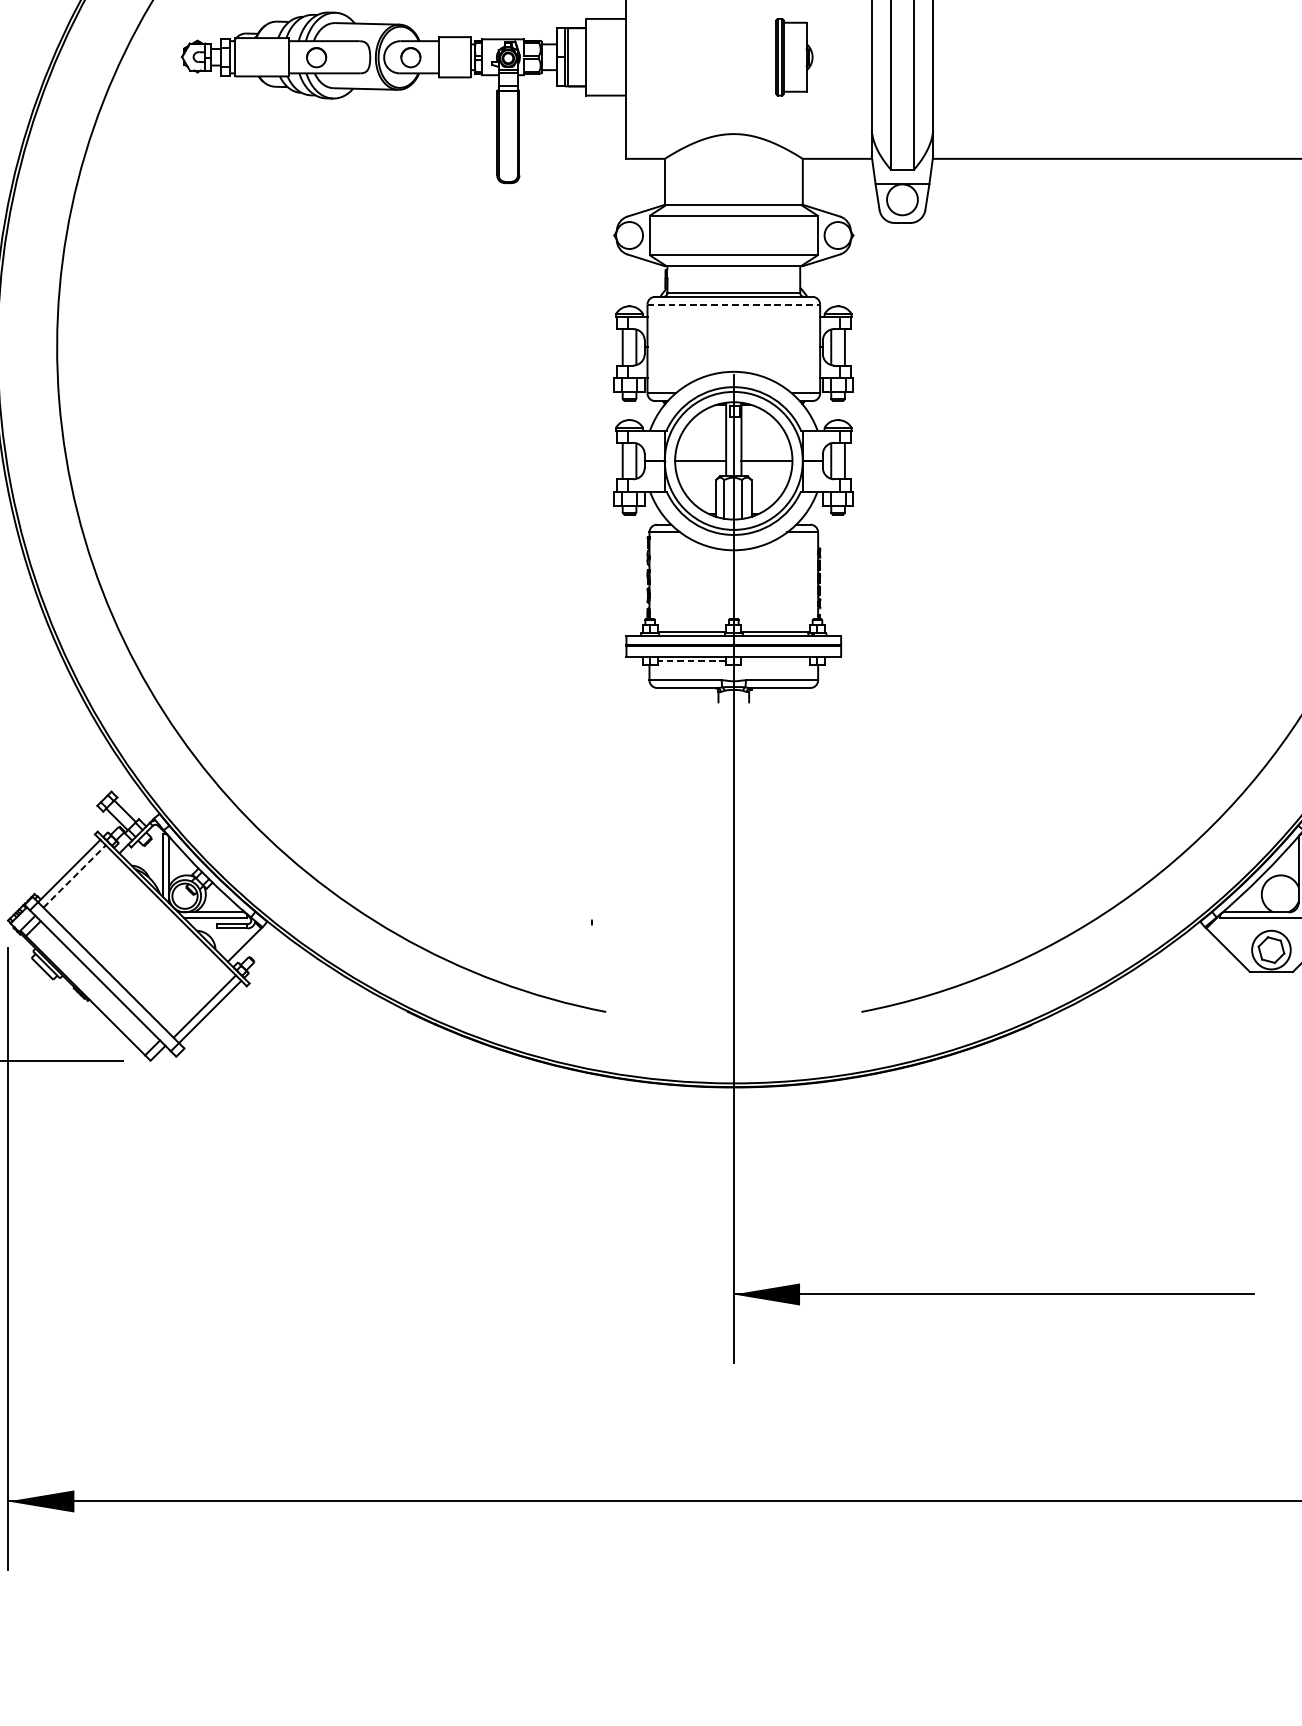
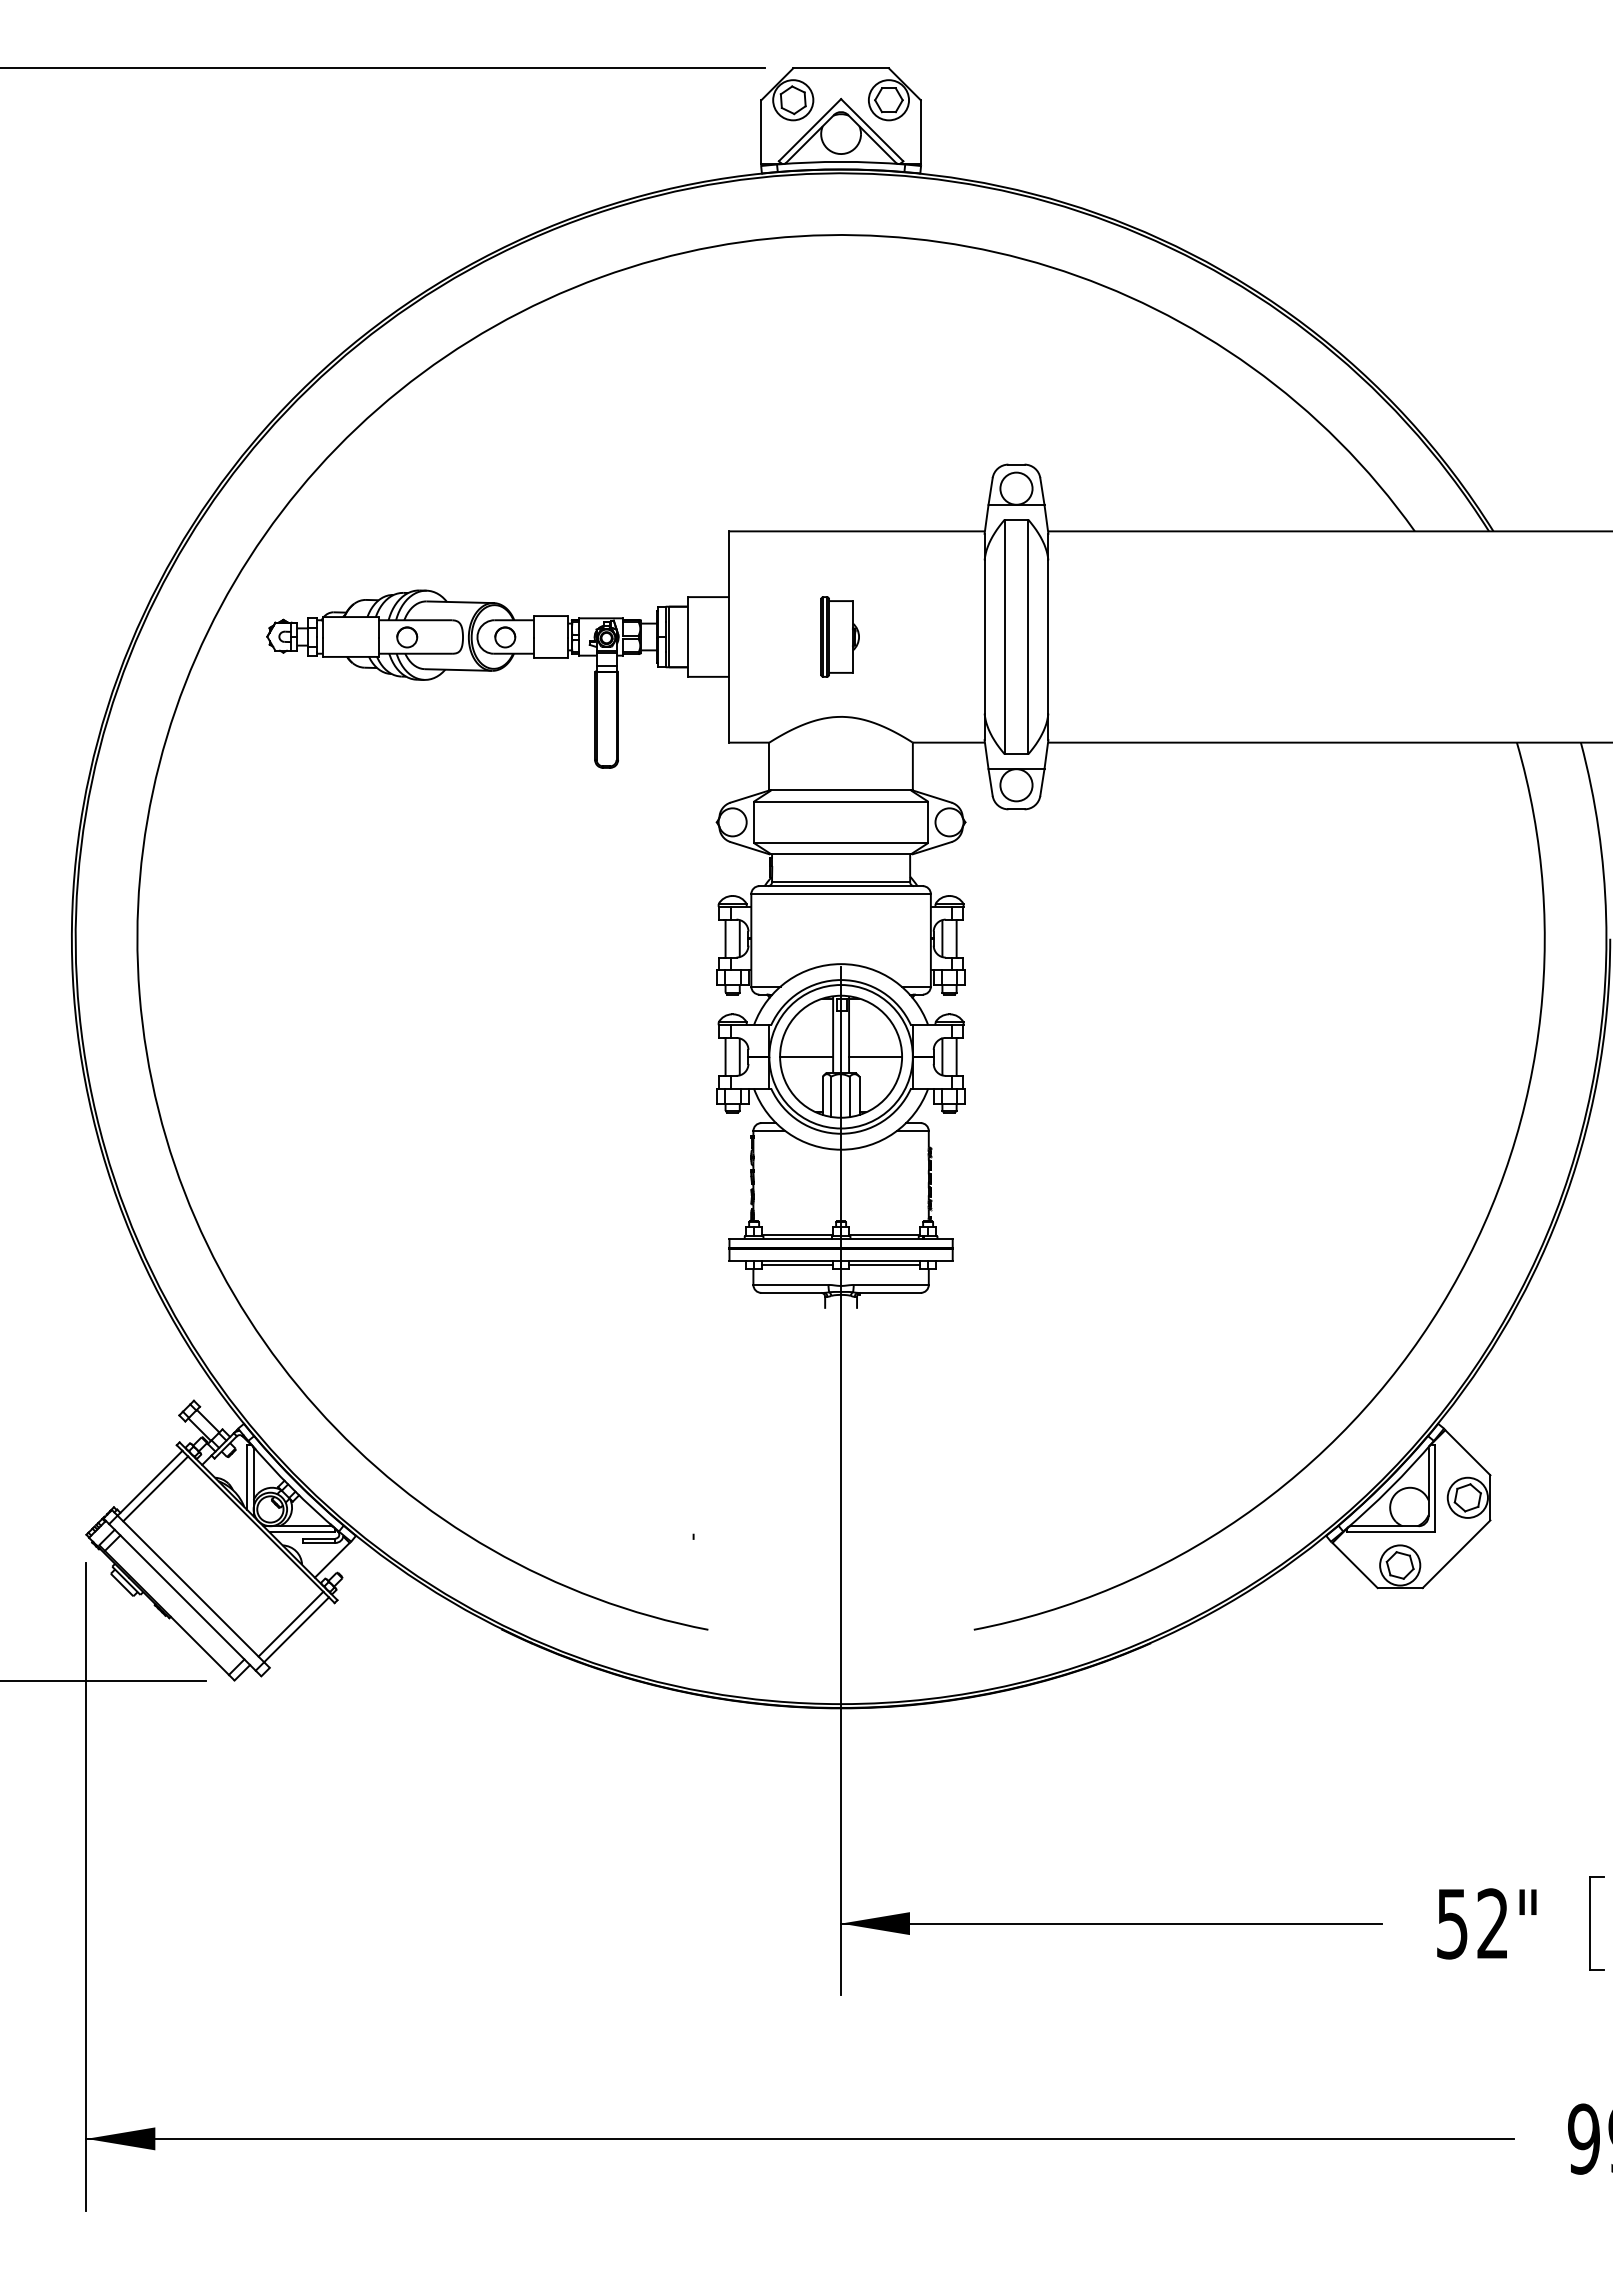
part: (793, 56) -> (839, 636), moved
line: (734, 304) -> (841, 894), dashed -> solid
line: (691, 661) -> (797, 1265), dashed -> solid
line: (775, 661) -> (884, 1265), added
line: (74, 876) -> (155, 1488), dashed -> solid

